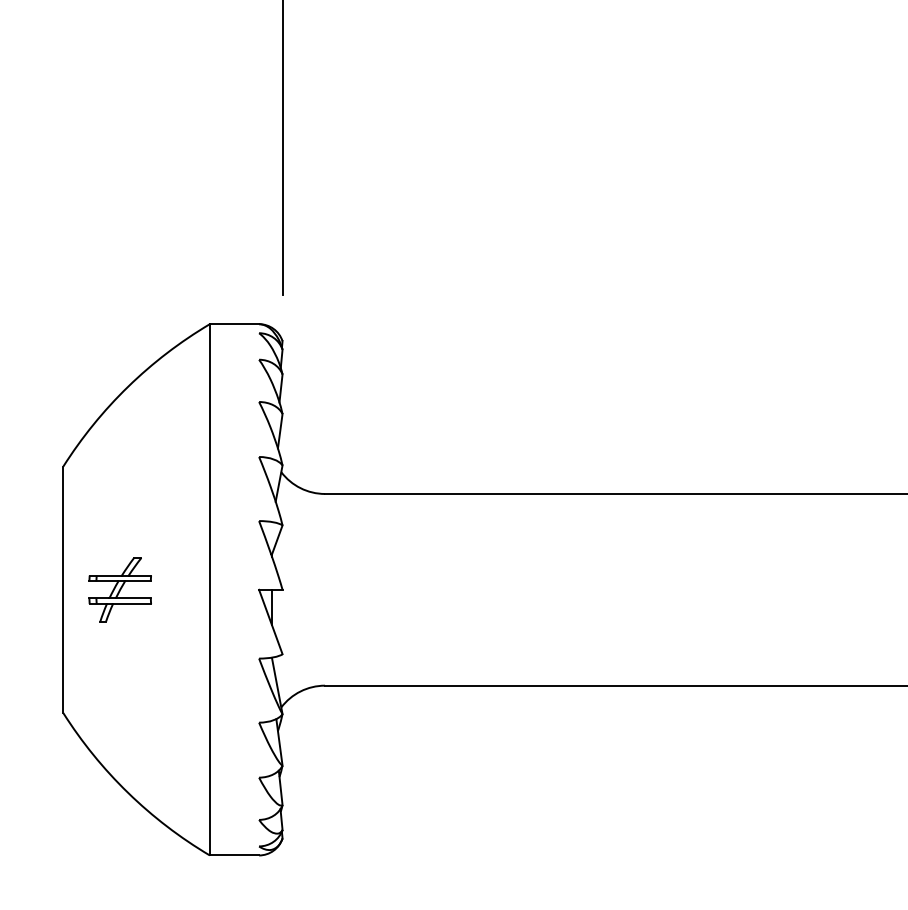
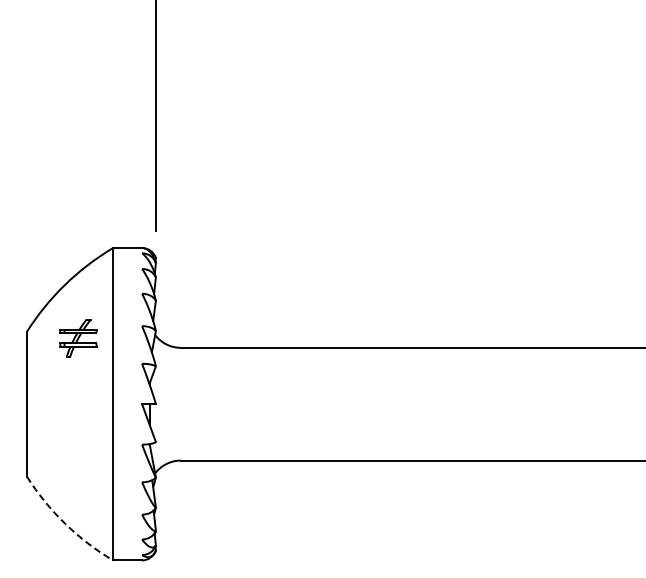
part: (120, 590) -> (78, 338), moved
arc: (128, 792) -> (65, 523), solid -> dashed

